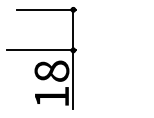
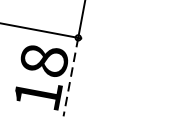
line: (73, 80) -> (70, 78), solid -> dashed

